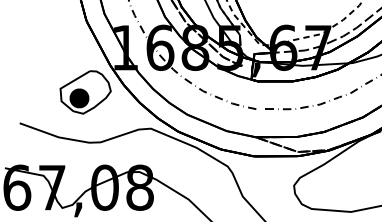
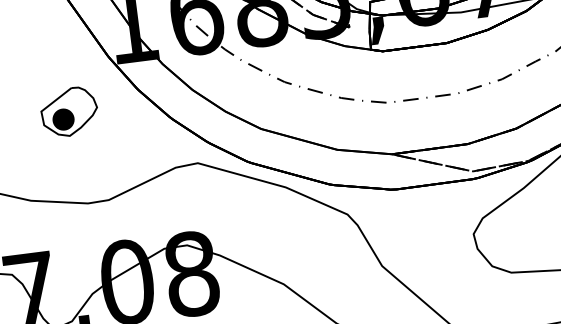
part: (85, 92) -> (69, 112), size x0.6

